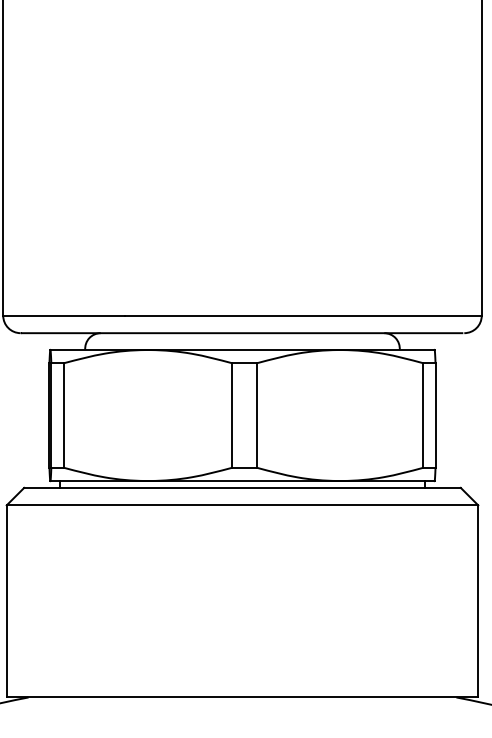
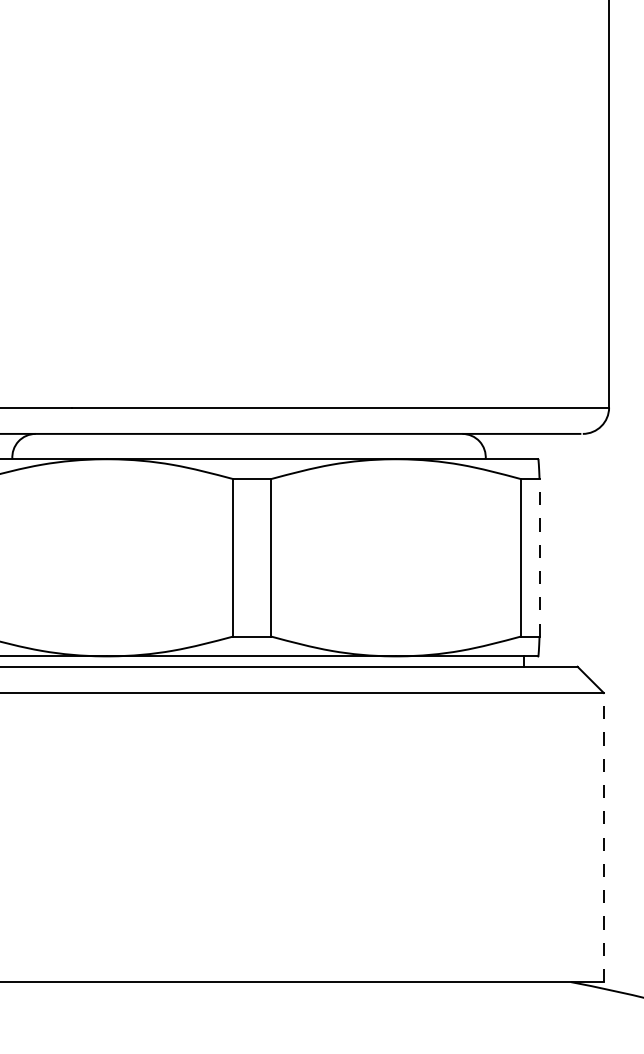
line: (435, 415) -> (539, 557), solid -> dashed
line: (478, 600) -> (604, 836), solid -> dashed

